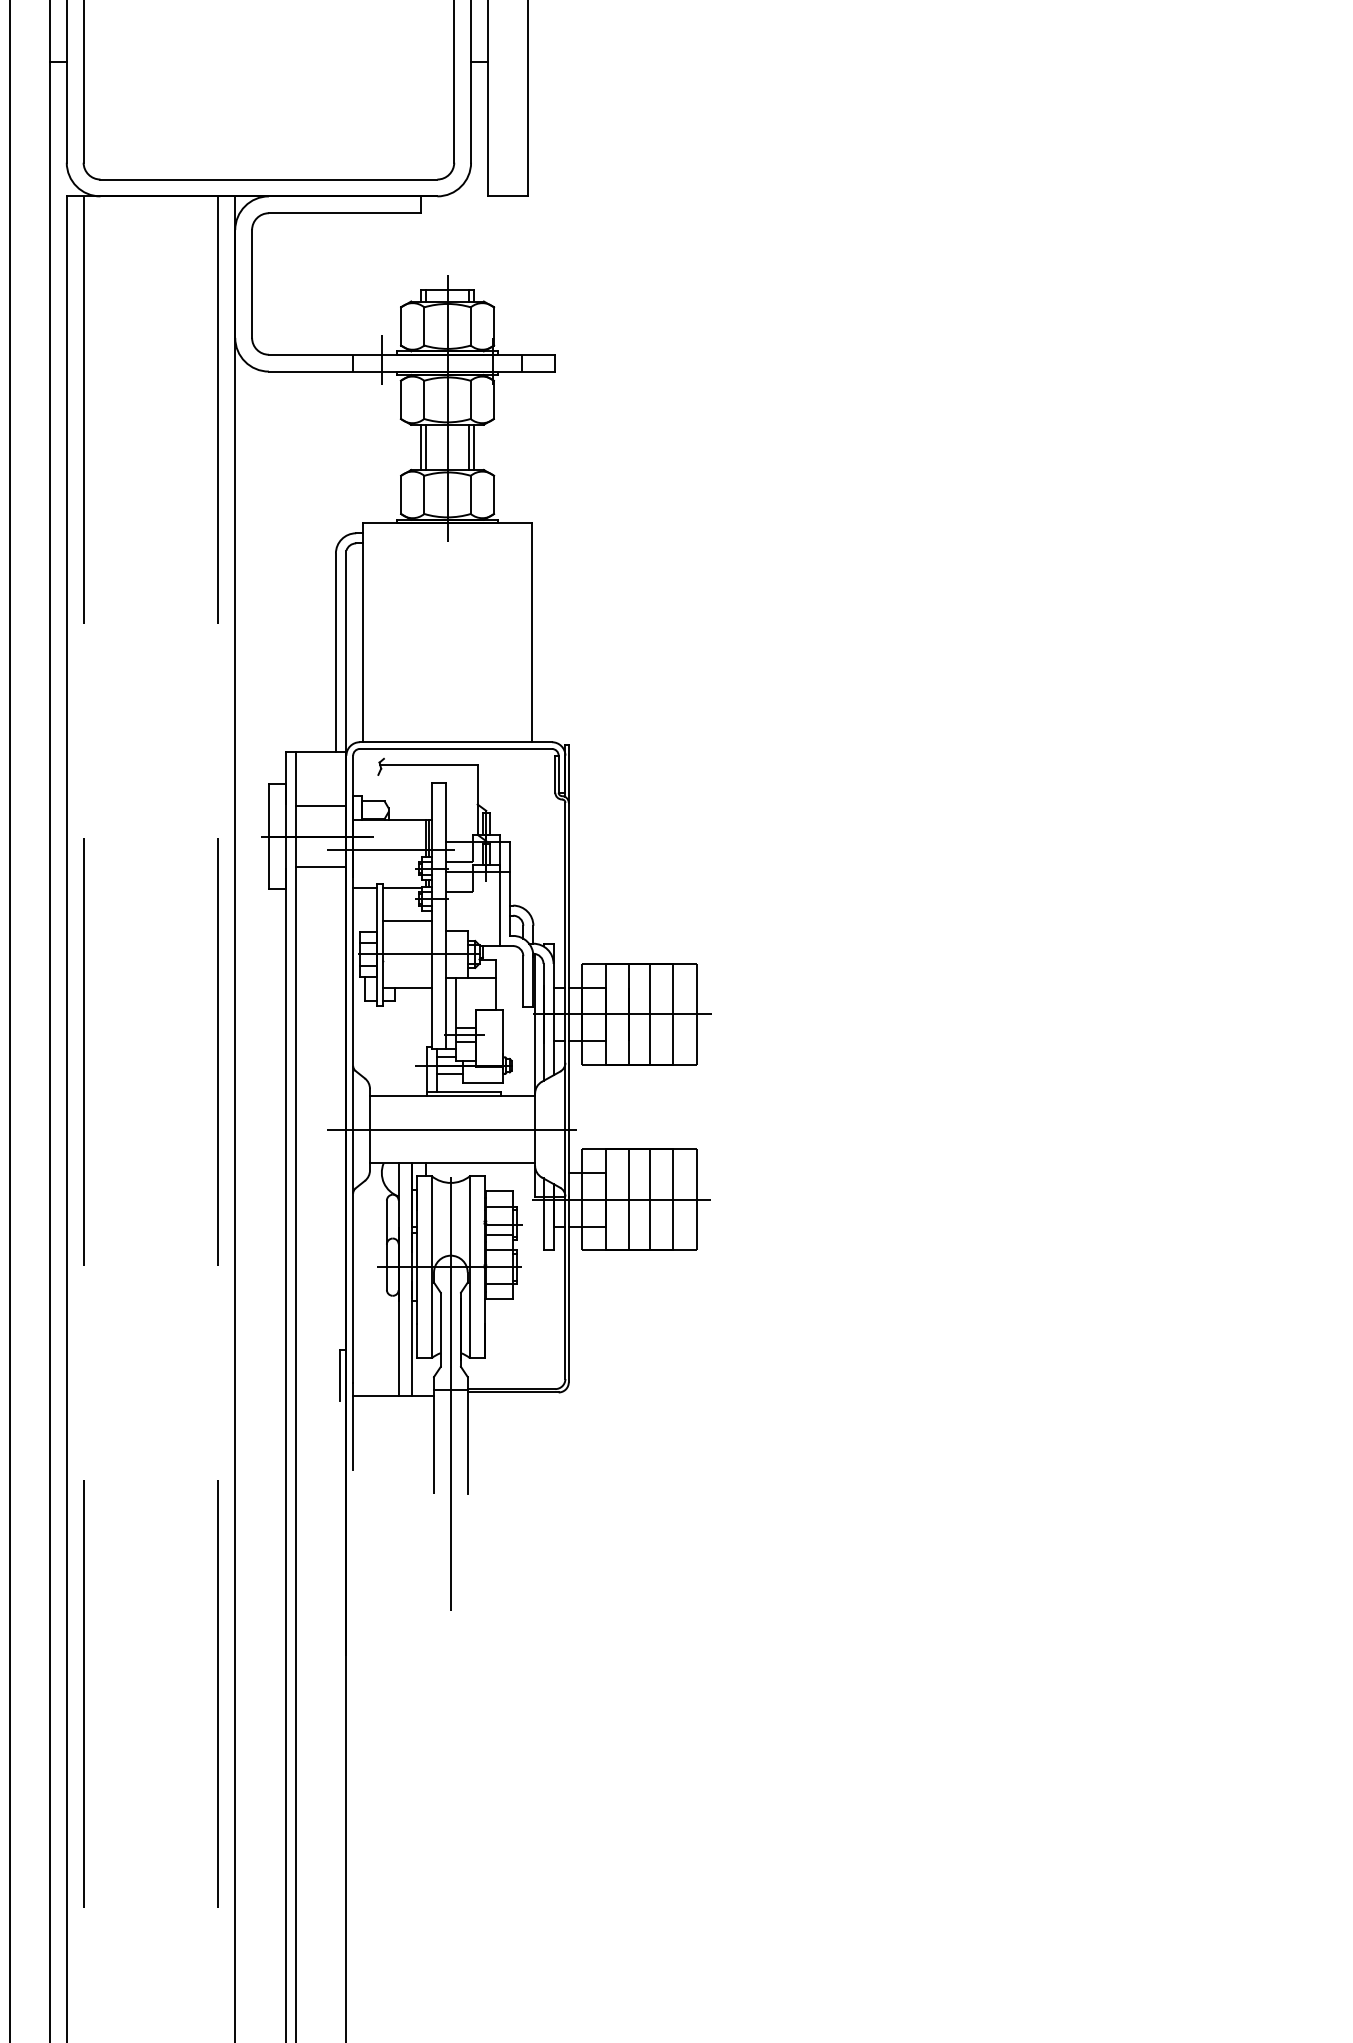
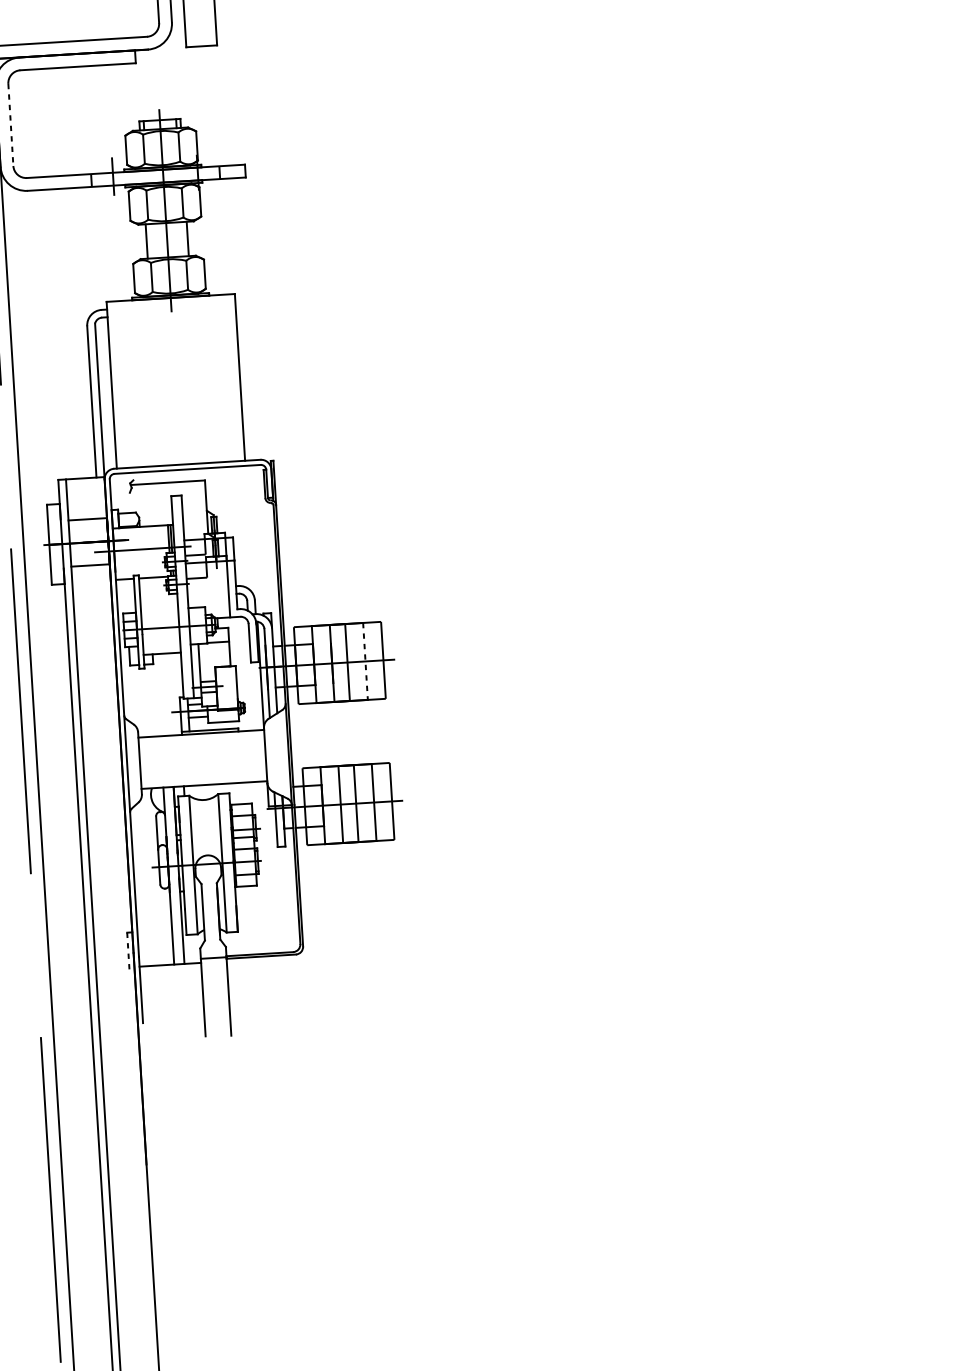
line: (252, 283) -> (11, 124), solid -> dashed
line: (426, 446) -> (151, 240), removed
line: (468, 446) -> (183, 238), removed
line: (407, 920) -> (158, 602), removed
line: (673, 1014) -> (365, 661), solid -> dashed
line: (451, 1129) -> (202, 759), removed
line: (339, 1376) -> (128, 952), solid -> dashed
line: (450, 1393) -> (213, 960), removed

